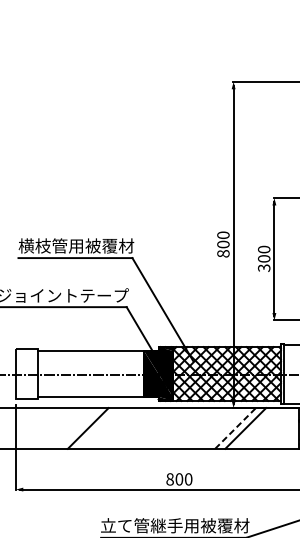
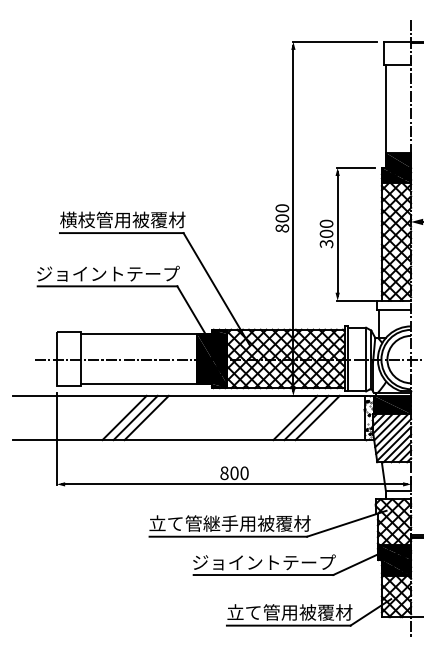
line: (77, 427) -> (124, 417), added
line: (98, 427) -> (146, 417), added
line: (235, 427) -> (295, 417), dashed -> solid
line: (255, 427) -> (317, 417), added

